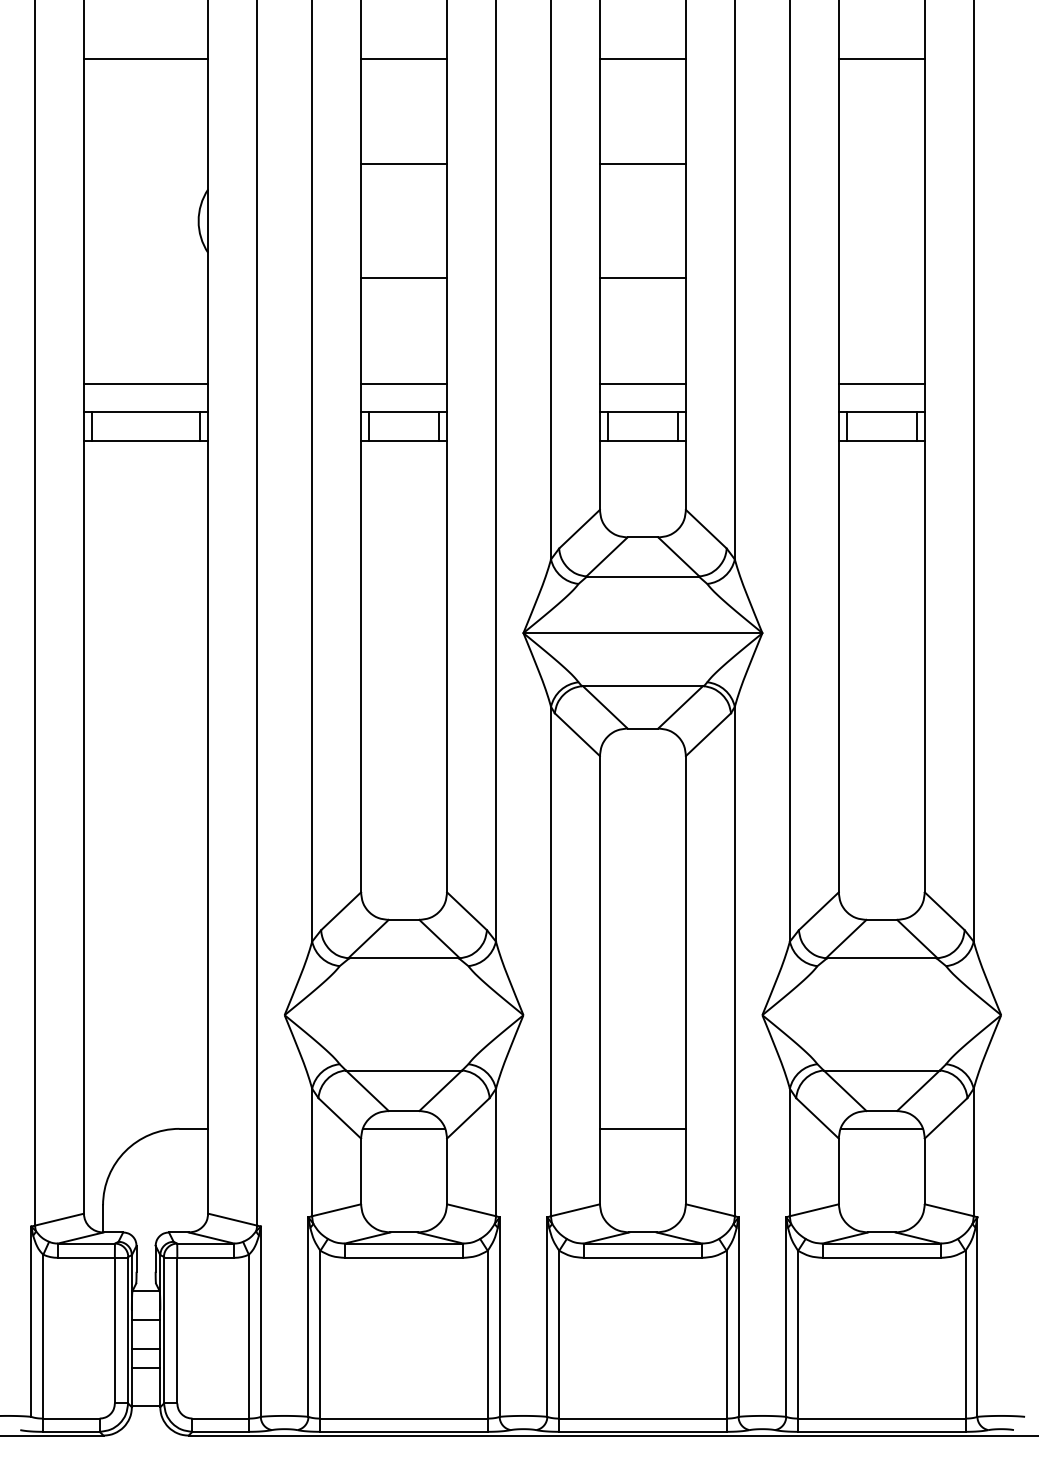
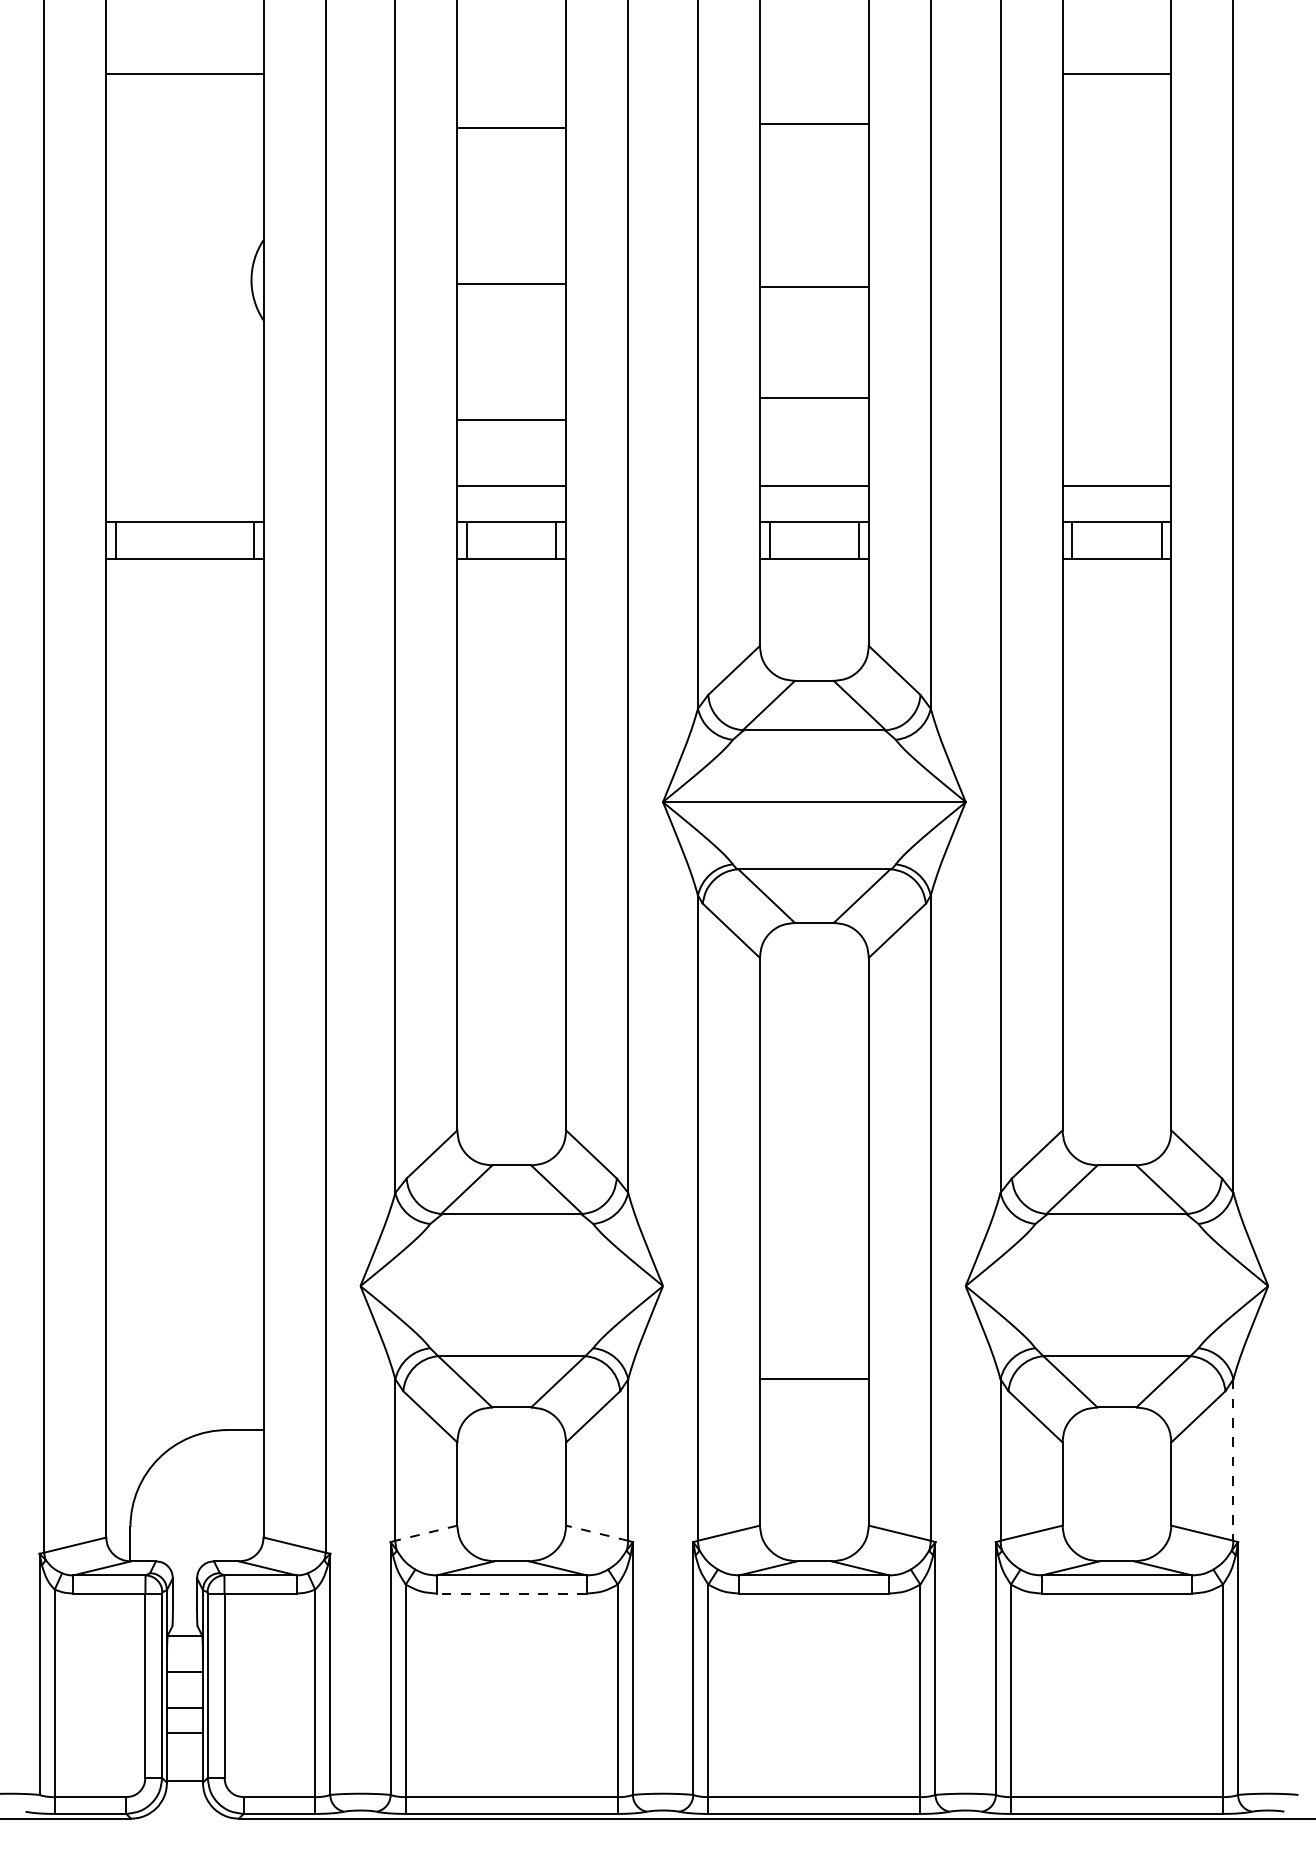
line: (404, 58) -> (512, 127), moved
line: (642, 58) -> (813, 123), moved
line: (404, 163) -> (512, 283), moved
line: (642, 163) -> (813, 286), moved
line: (404, 278) -> (512, 420), moved
line: (642, 278) -> (813, 398), moved
line: (145, 383) -> (184, 485), removed
line: (403, 1128) -> (511, 1429), removed
line: (642, 1128) -> (813, 1378), moved
line: (881, 1128) -> (1116, 1429), removed
line: (973, 1152) -> (1233, 1460), solid -> dashed
line: (336, 1210) -> (426, 1533), solid -> dashed
line: (471, 1210) -> (597, 1533), solid -> dashed
line: (403, 1257) -> (511, 1593), solid -> dashed

